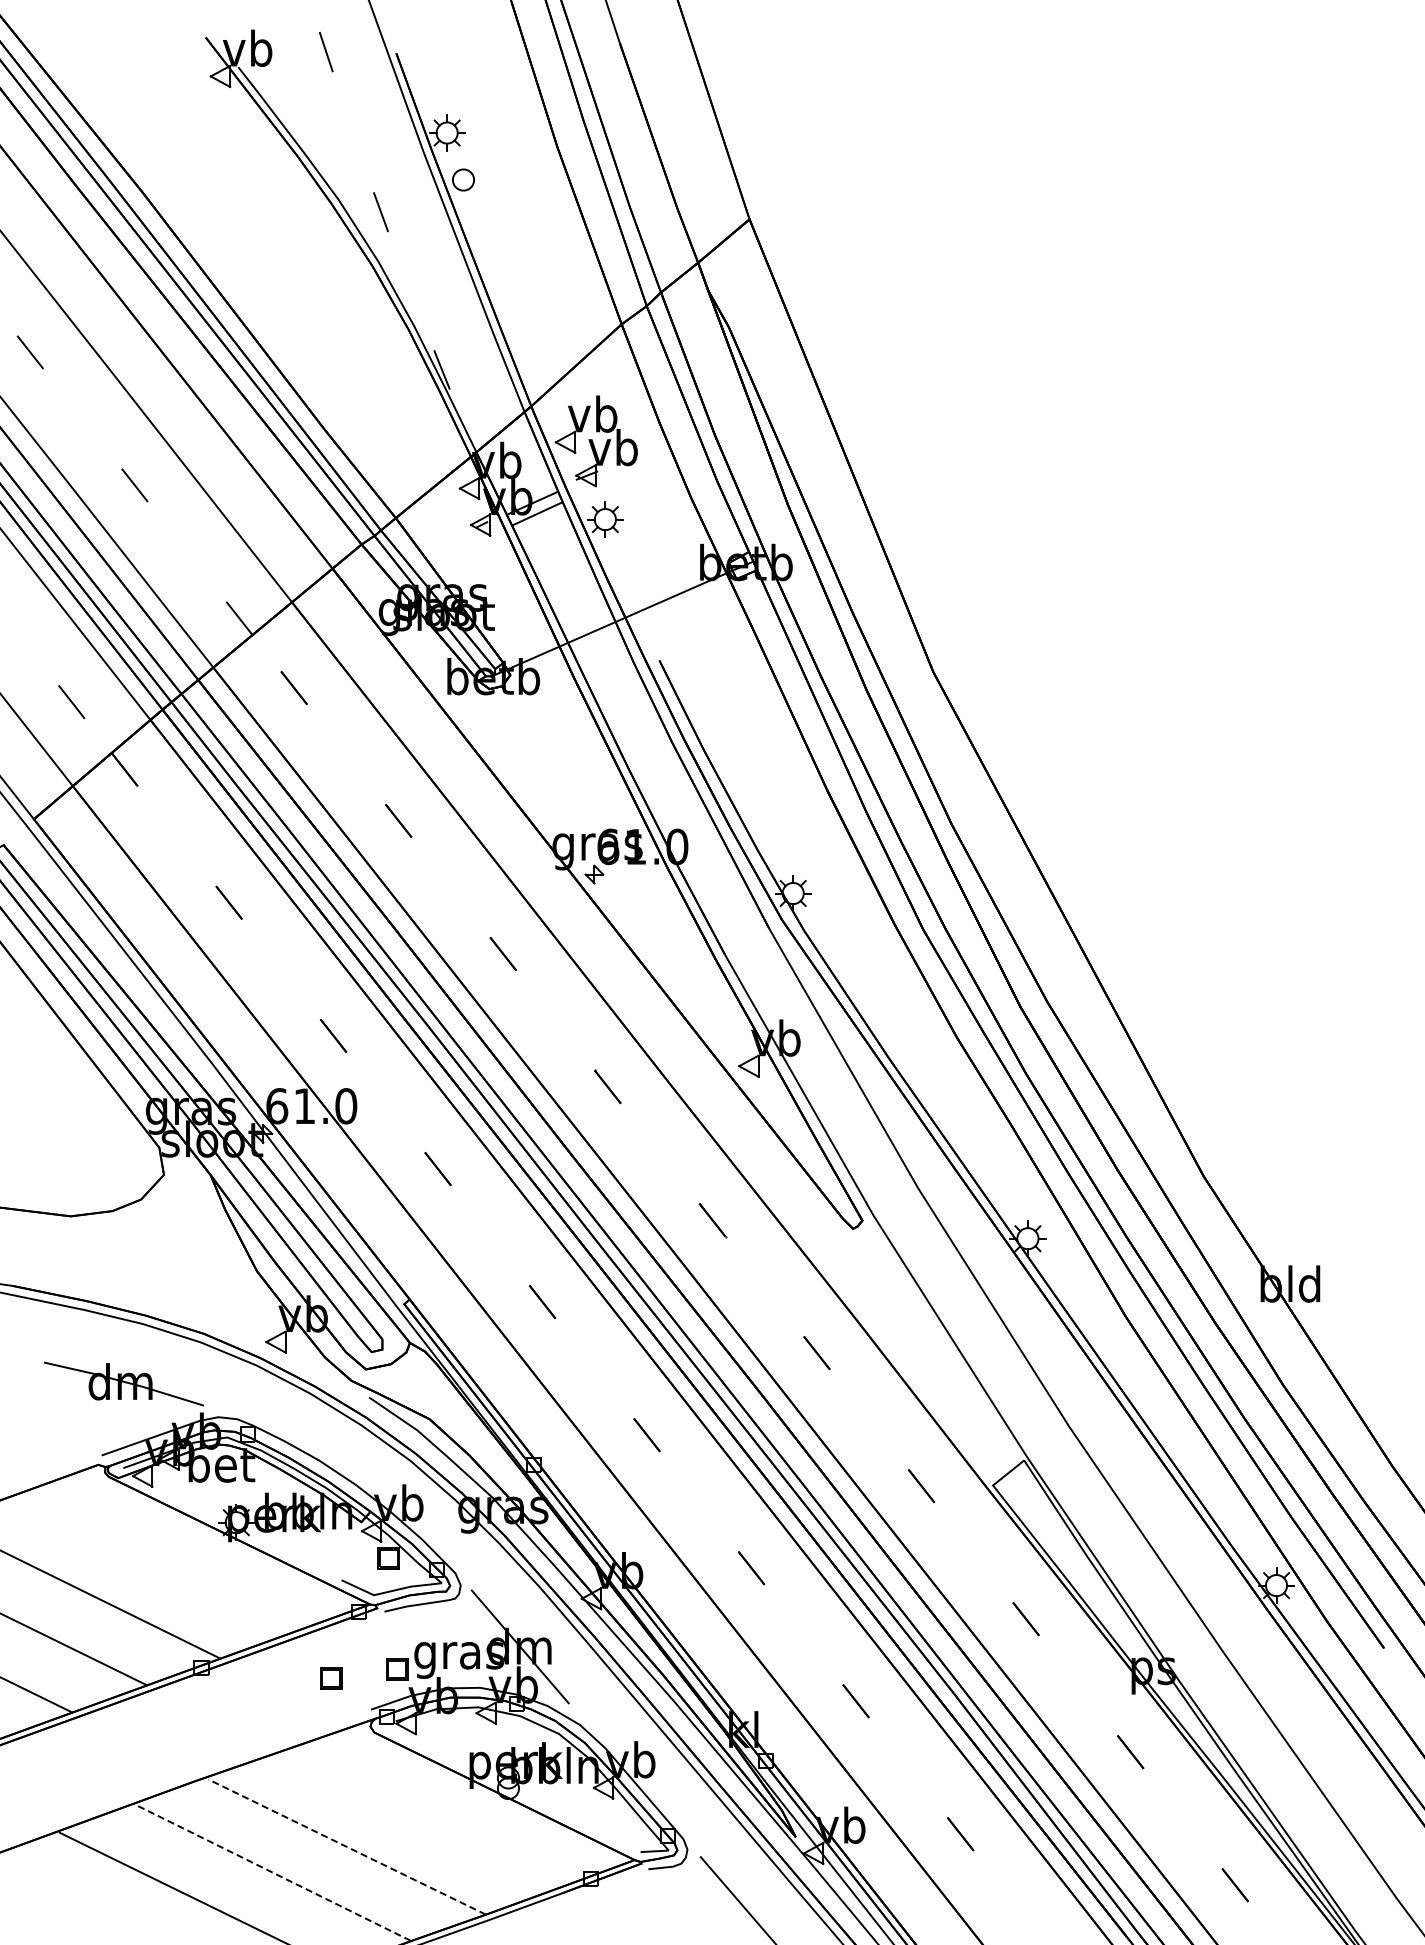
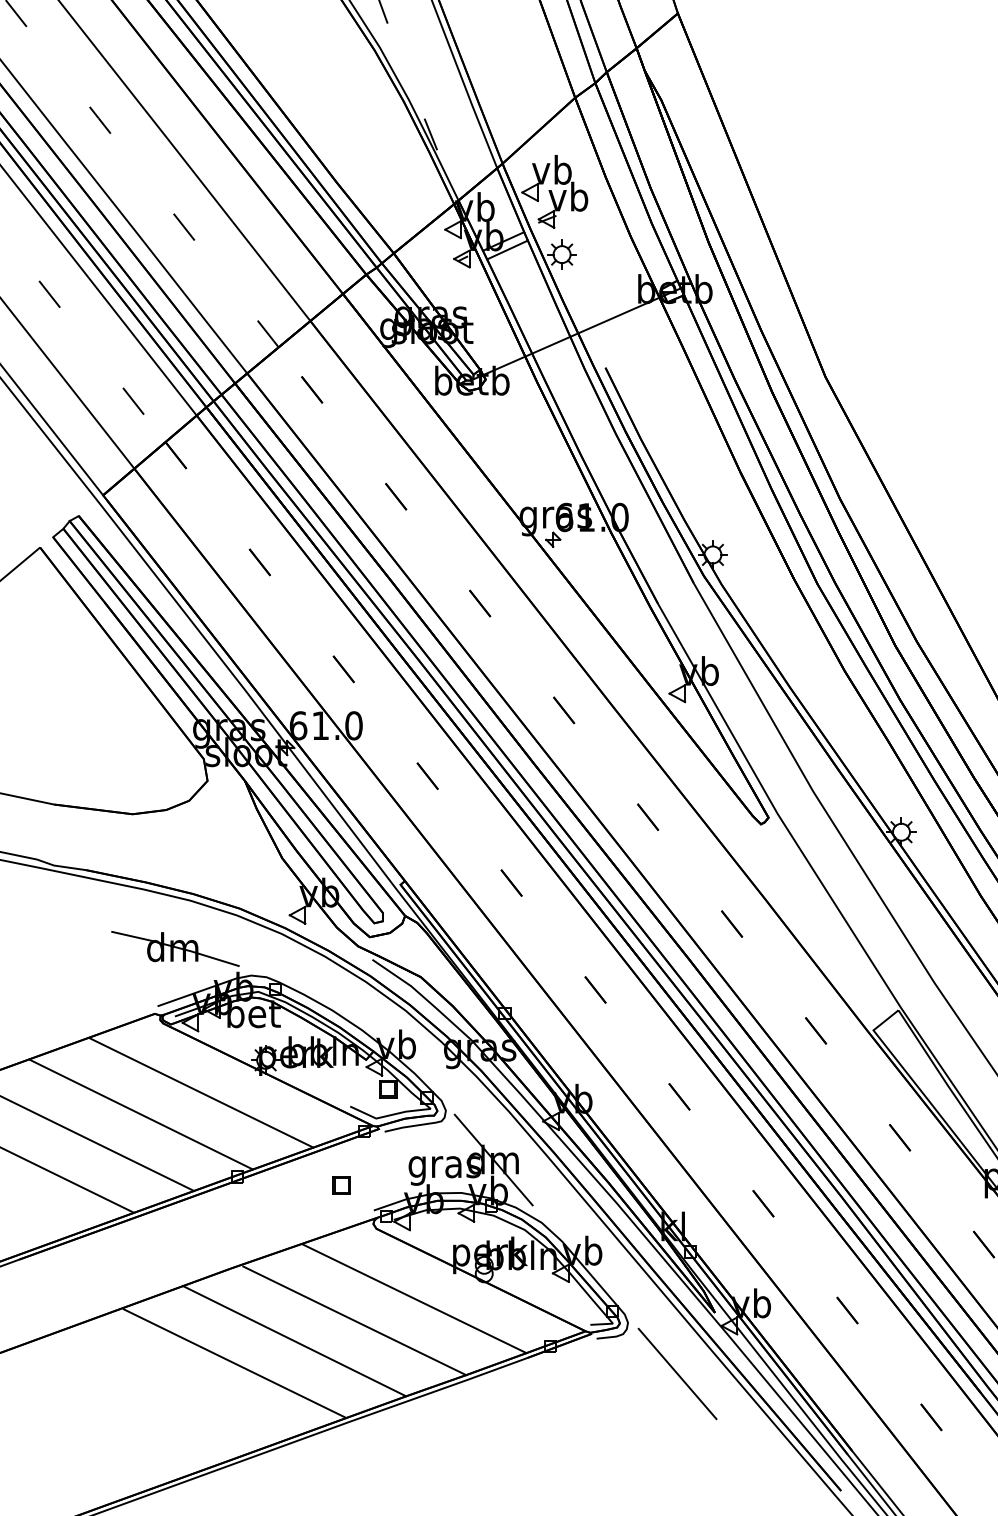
line: (156, 1563) -> (201, 1093), added
part: (397, 1669) -> (395, 1178), removed
line: (421, 1819) -> (414, 1298), added
line: (346, 1846) -> (354, 1320), dashed -> solid
line: (272, 1872) -> (294, 1341), dashed -> solid

